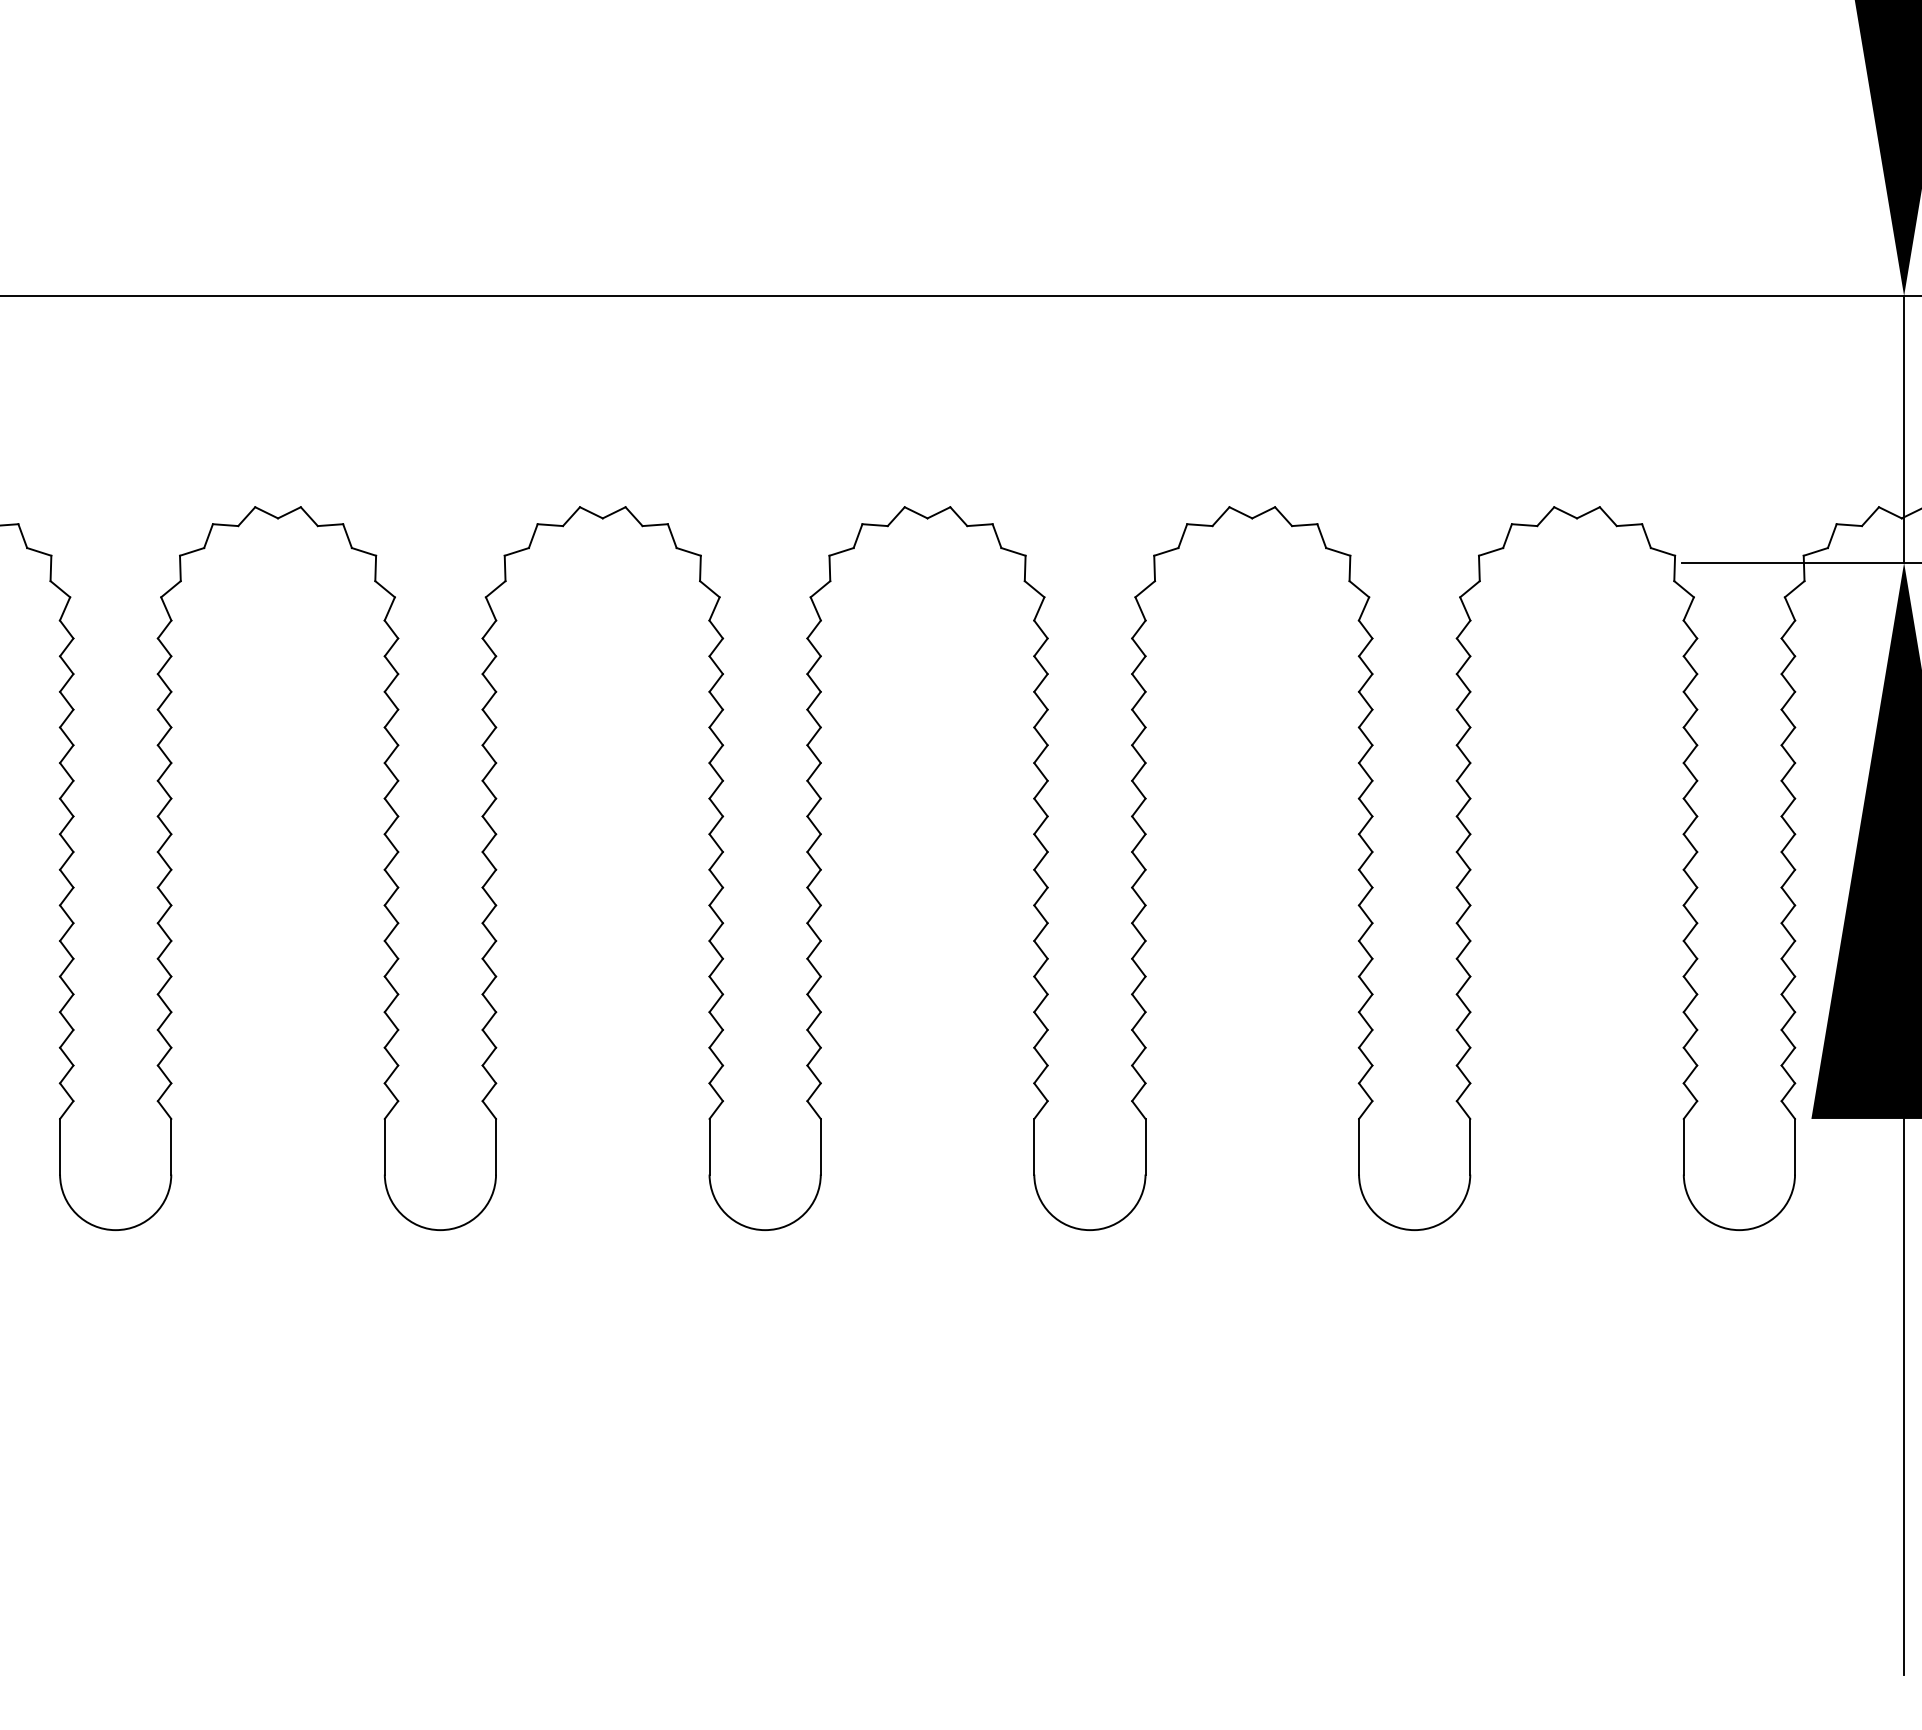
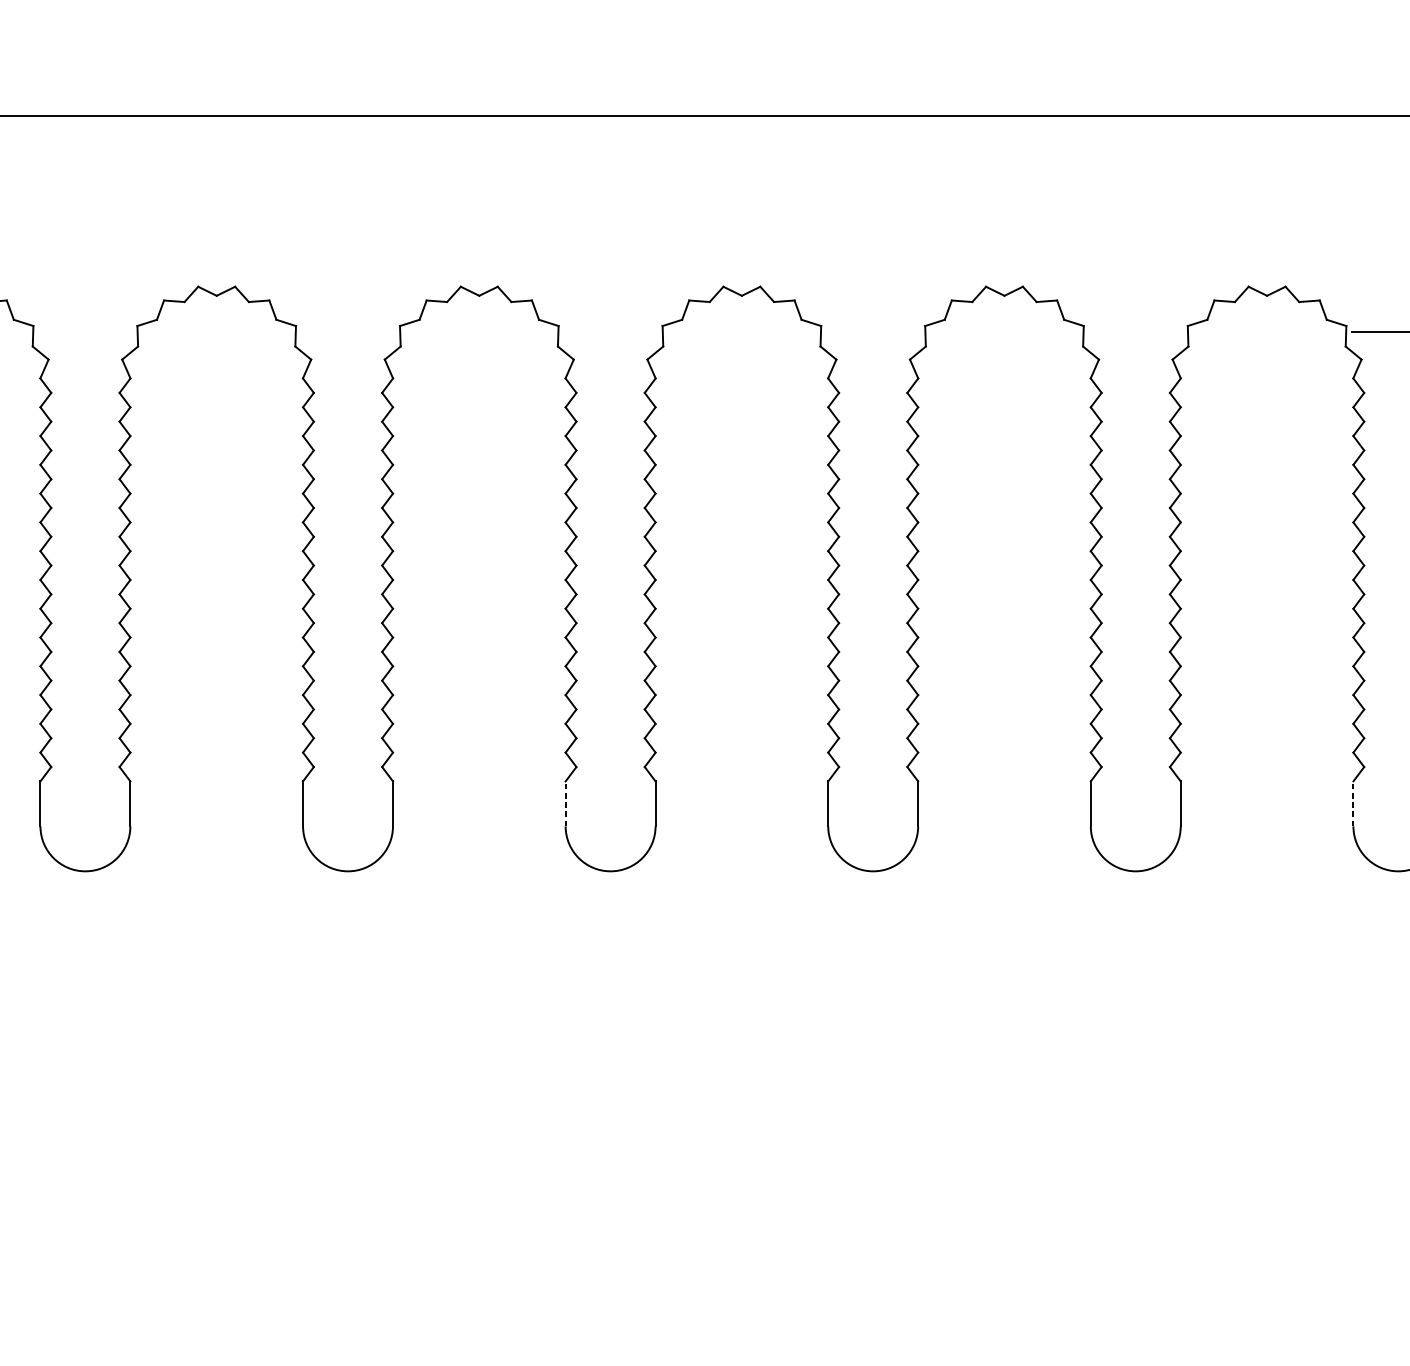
line: (709, 1146) -> (565, 803), solid -> dashed
line: (1683, 1146) -> (1353, 803), solid -> dashed

